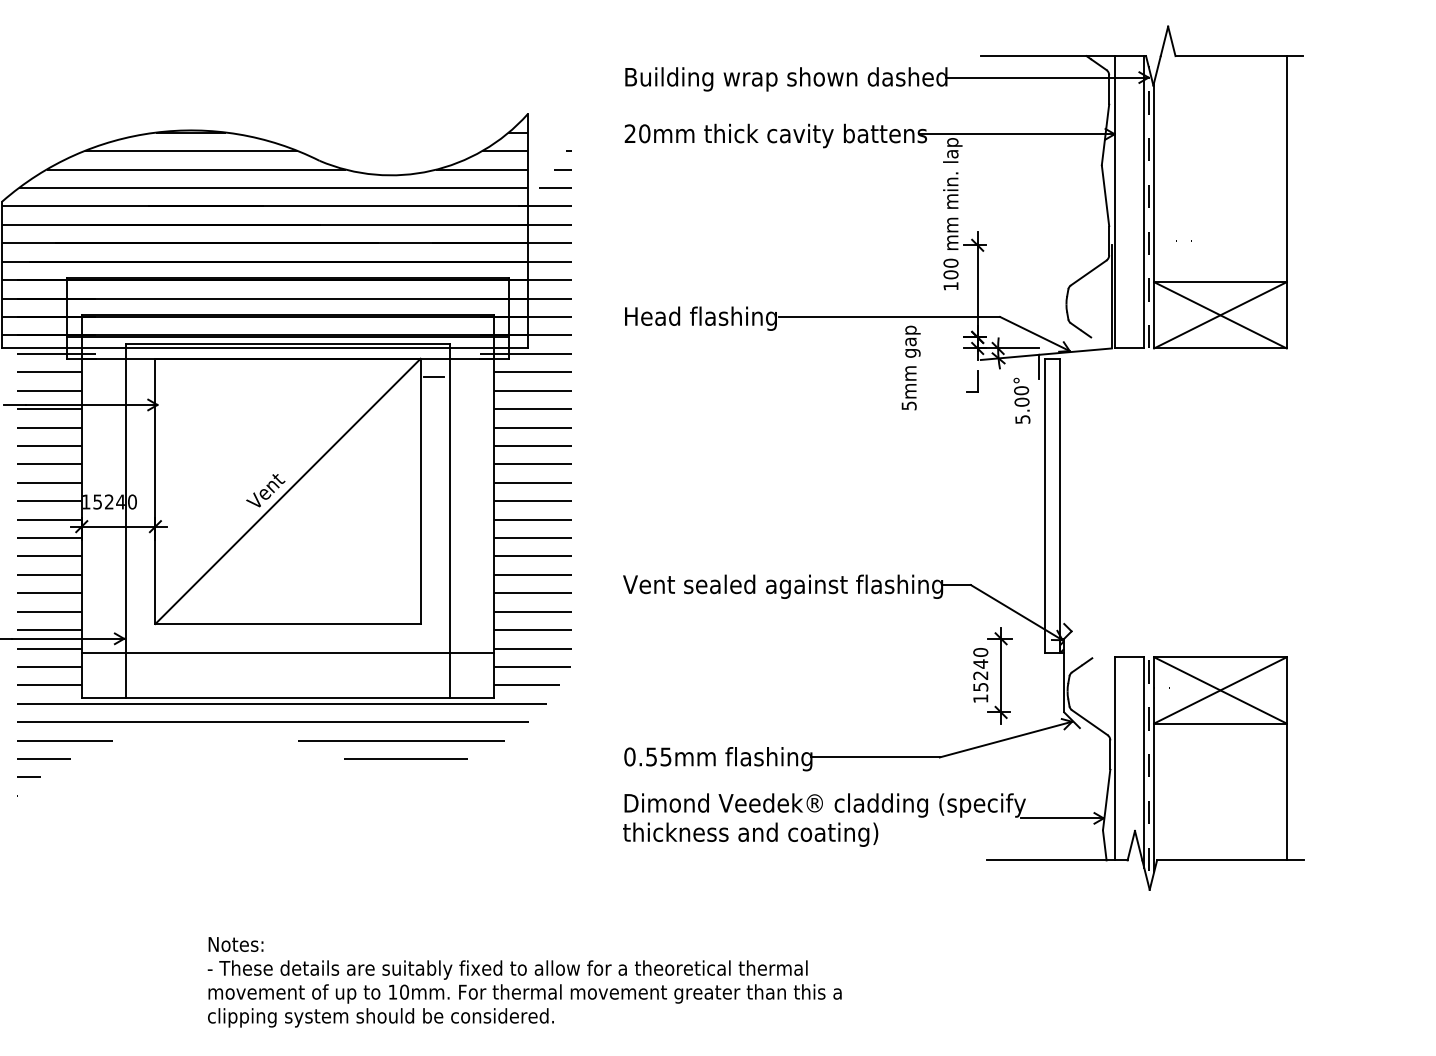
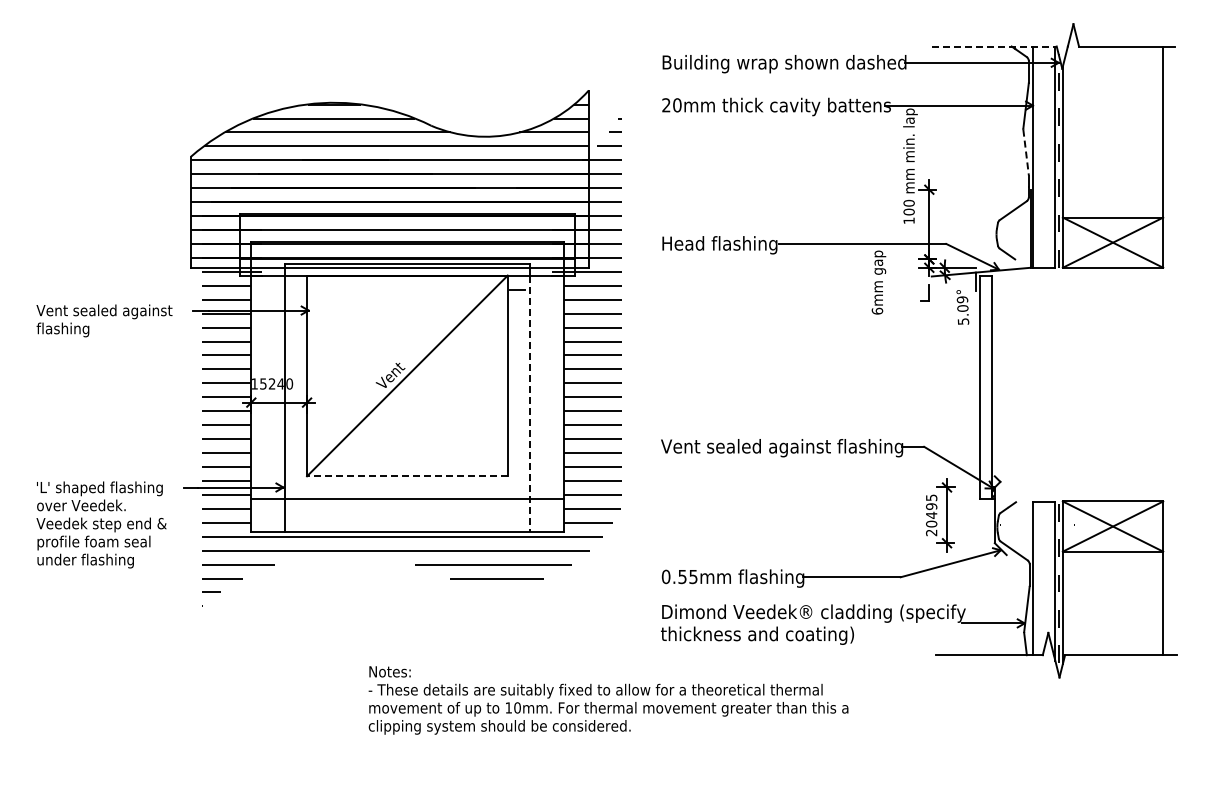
line: (1063, 56) -> (994, 46), solid -> dashed
line: (1106, 196) -> (1026, 152), solid -> dashed
text: (1021, 390) -> (962, 299), 5.00° -> 5.09°
text: (909, 404) -> (877, 310), 5mm -> 6mm
line: (450, 529) -> (530, 404), solid -> dashed
line: (286, 624) -> (406, 476), solid -> dashed
text: (980, 675) -> (931, 515), 15240 -> 20495
text: (524, 982) -> (608, 700), moved

